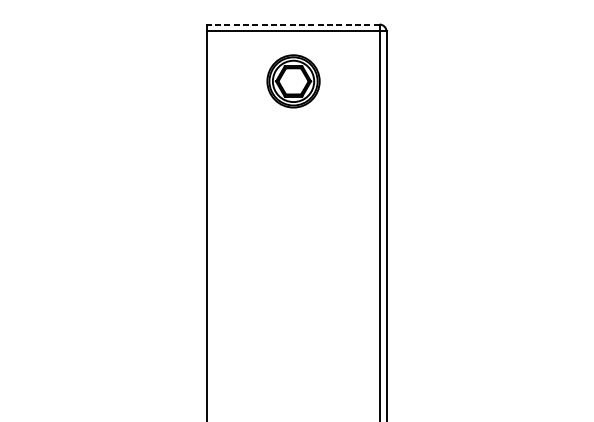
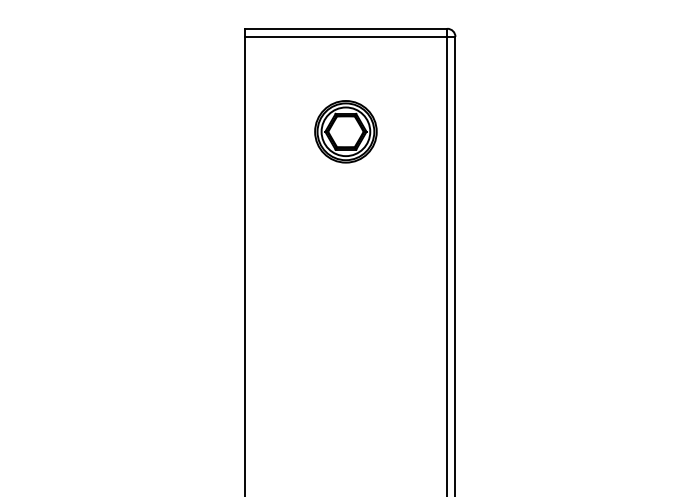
line: (293, 24) -> (345, 28), dashed -> solid
part: (293, 81) -> (345, 131), moved

